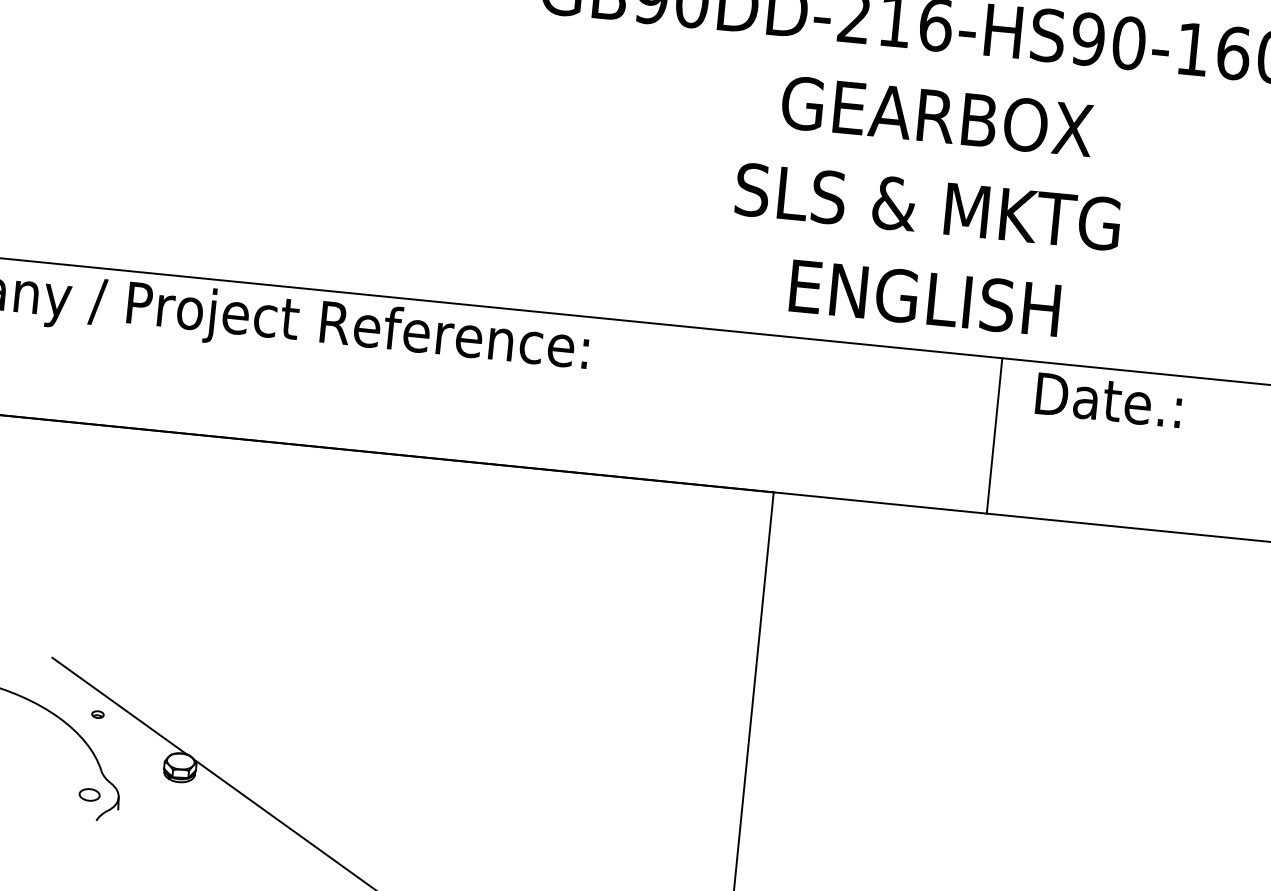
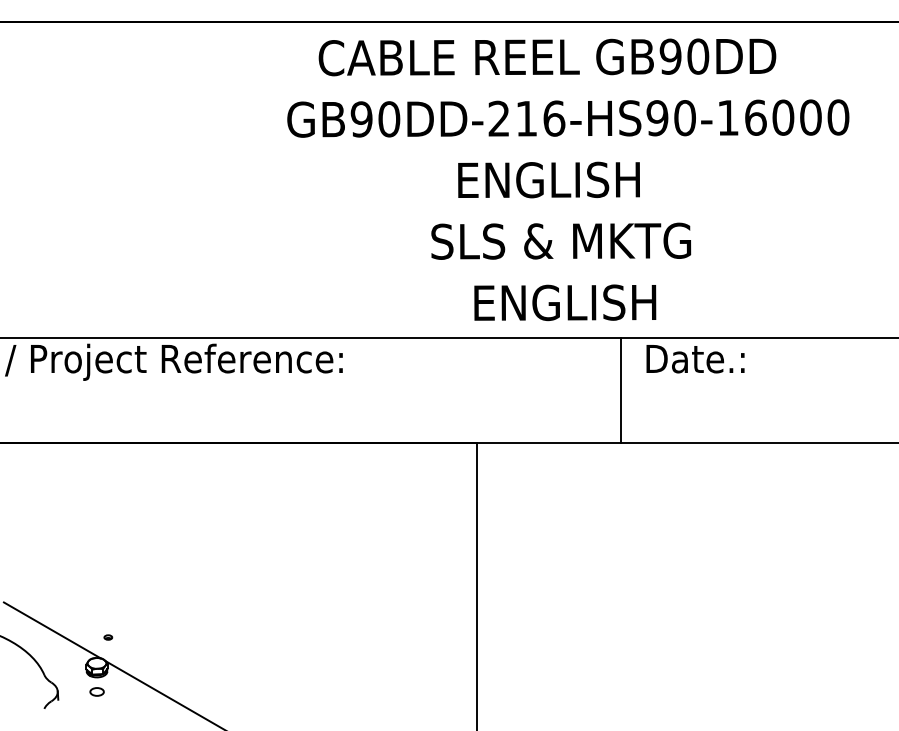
text: (937, 115) -> (561, 179), GEARBOX -> ENGLISH
part: (98, 714) -> (108, 637), moved
part: (88, 794) -> (96, 691), moved

